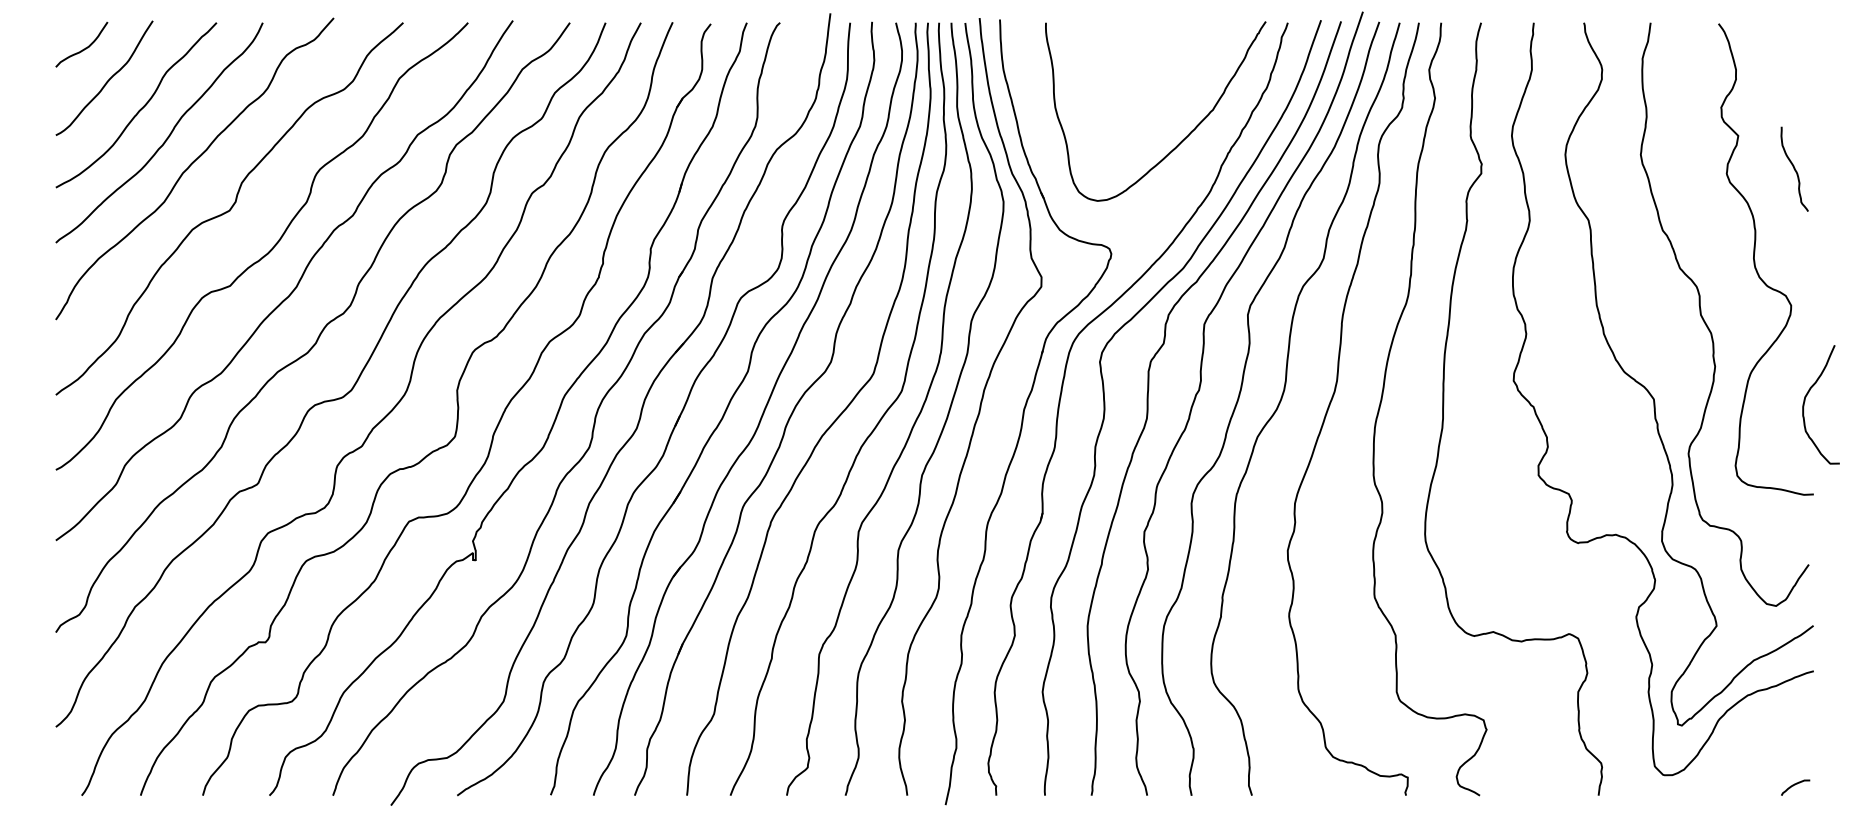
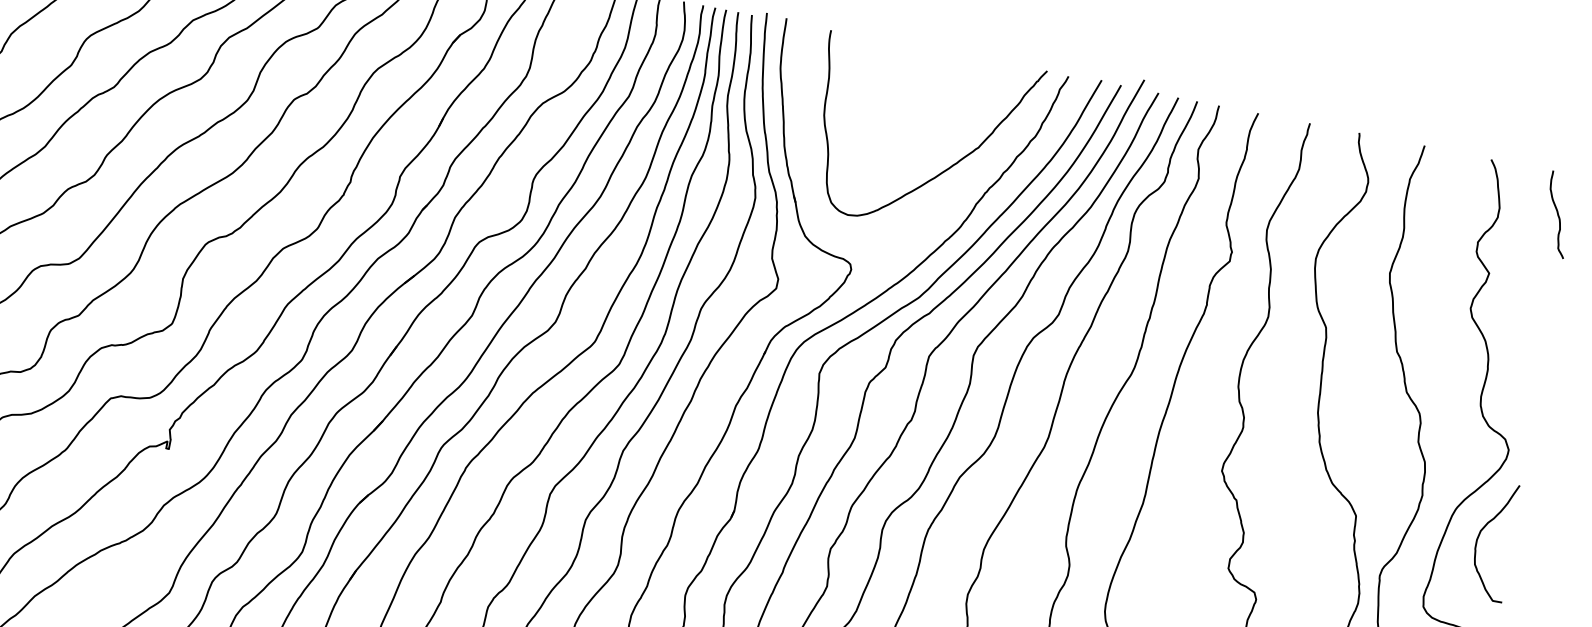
curve: (1794, 168) -> (1558, 214), moved
curve: (1805, 401) -> (1480, 535), moved

